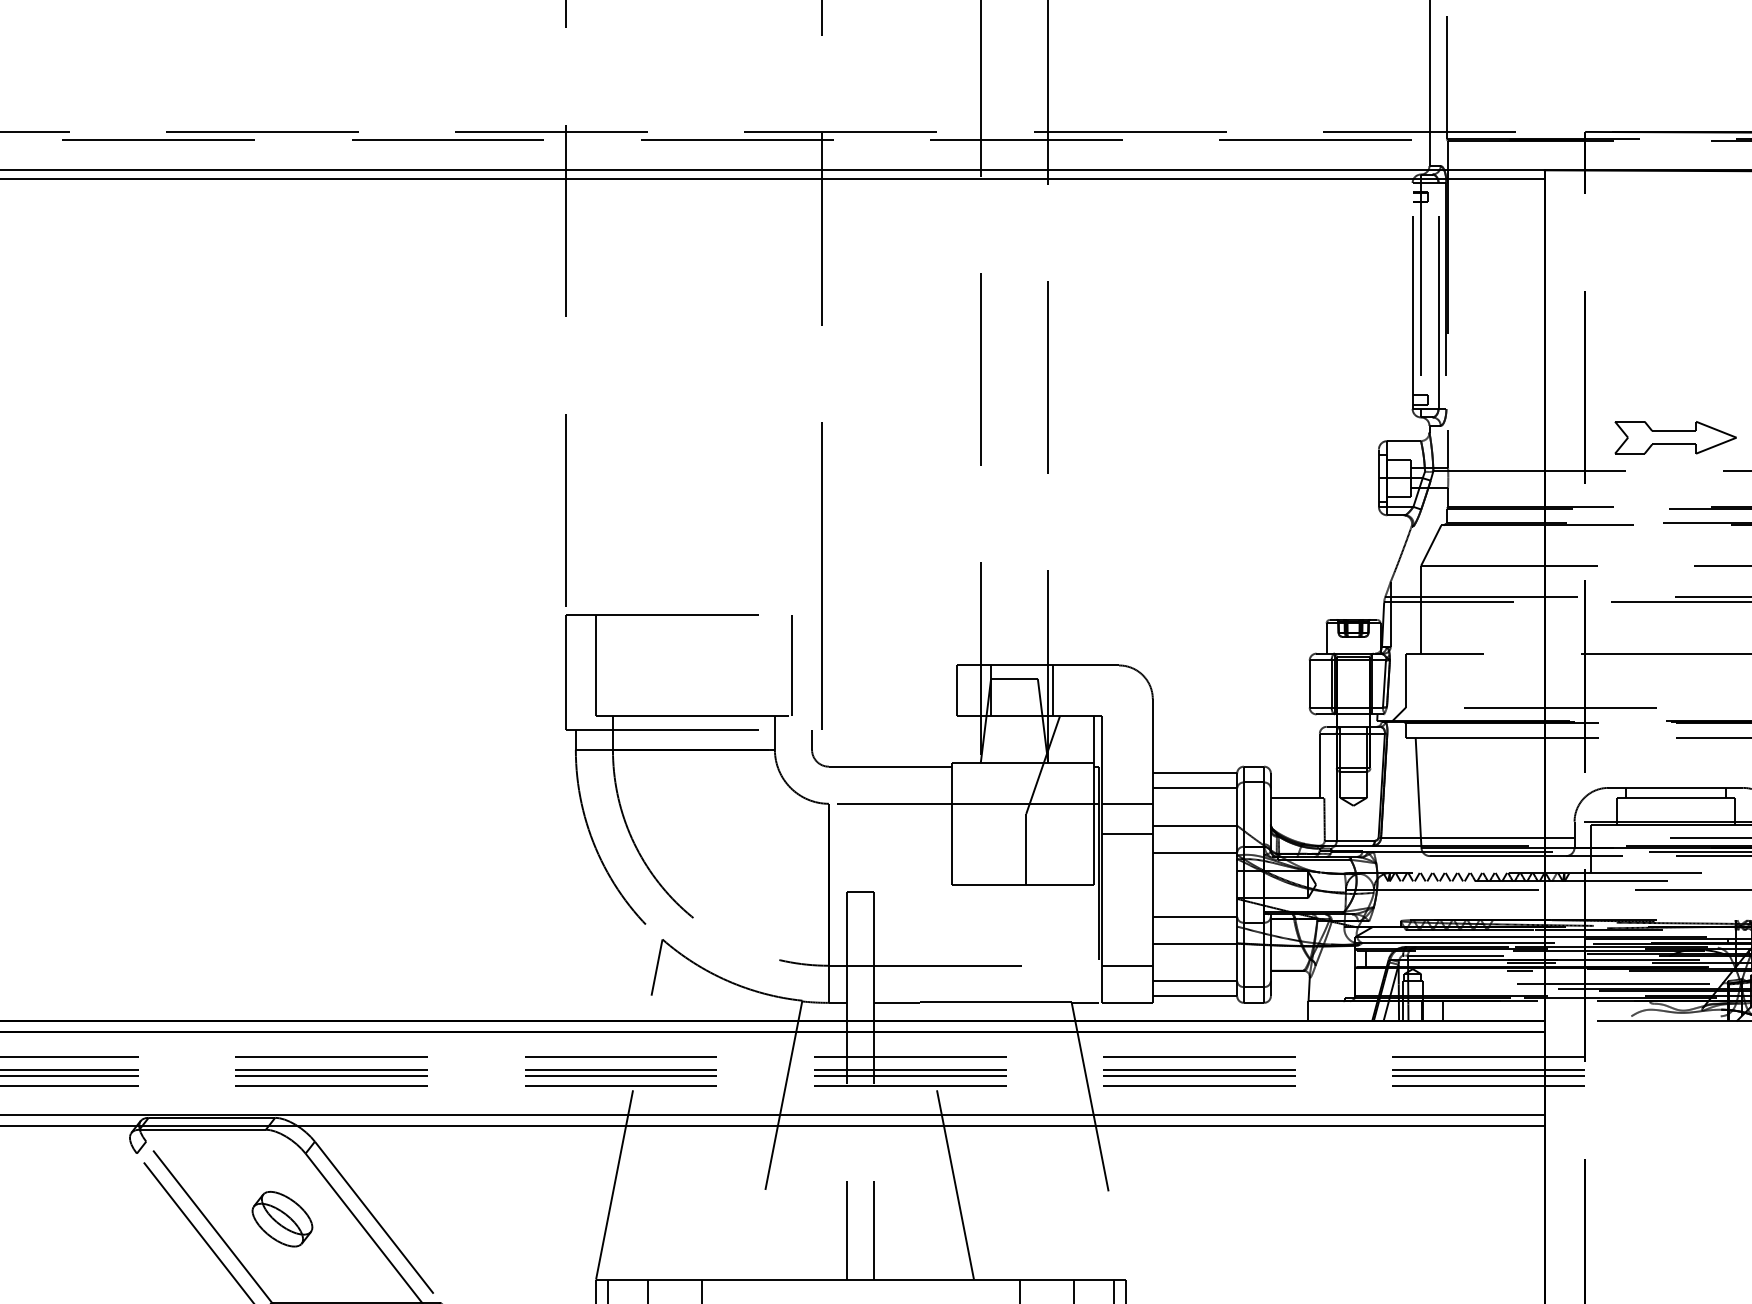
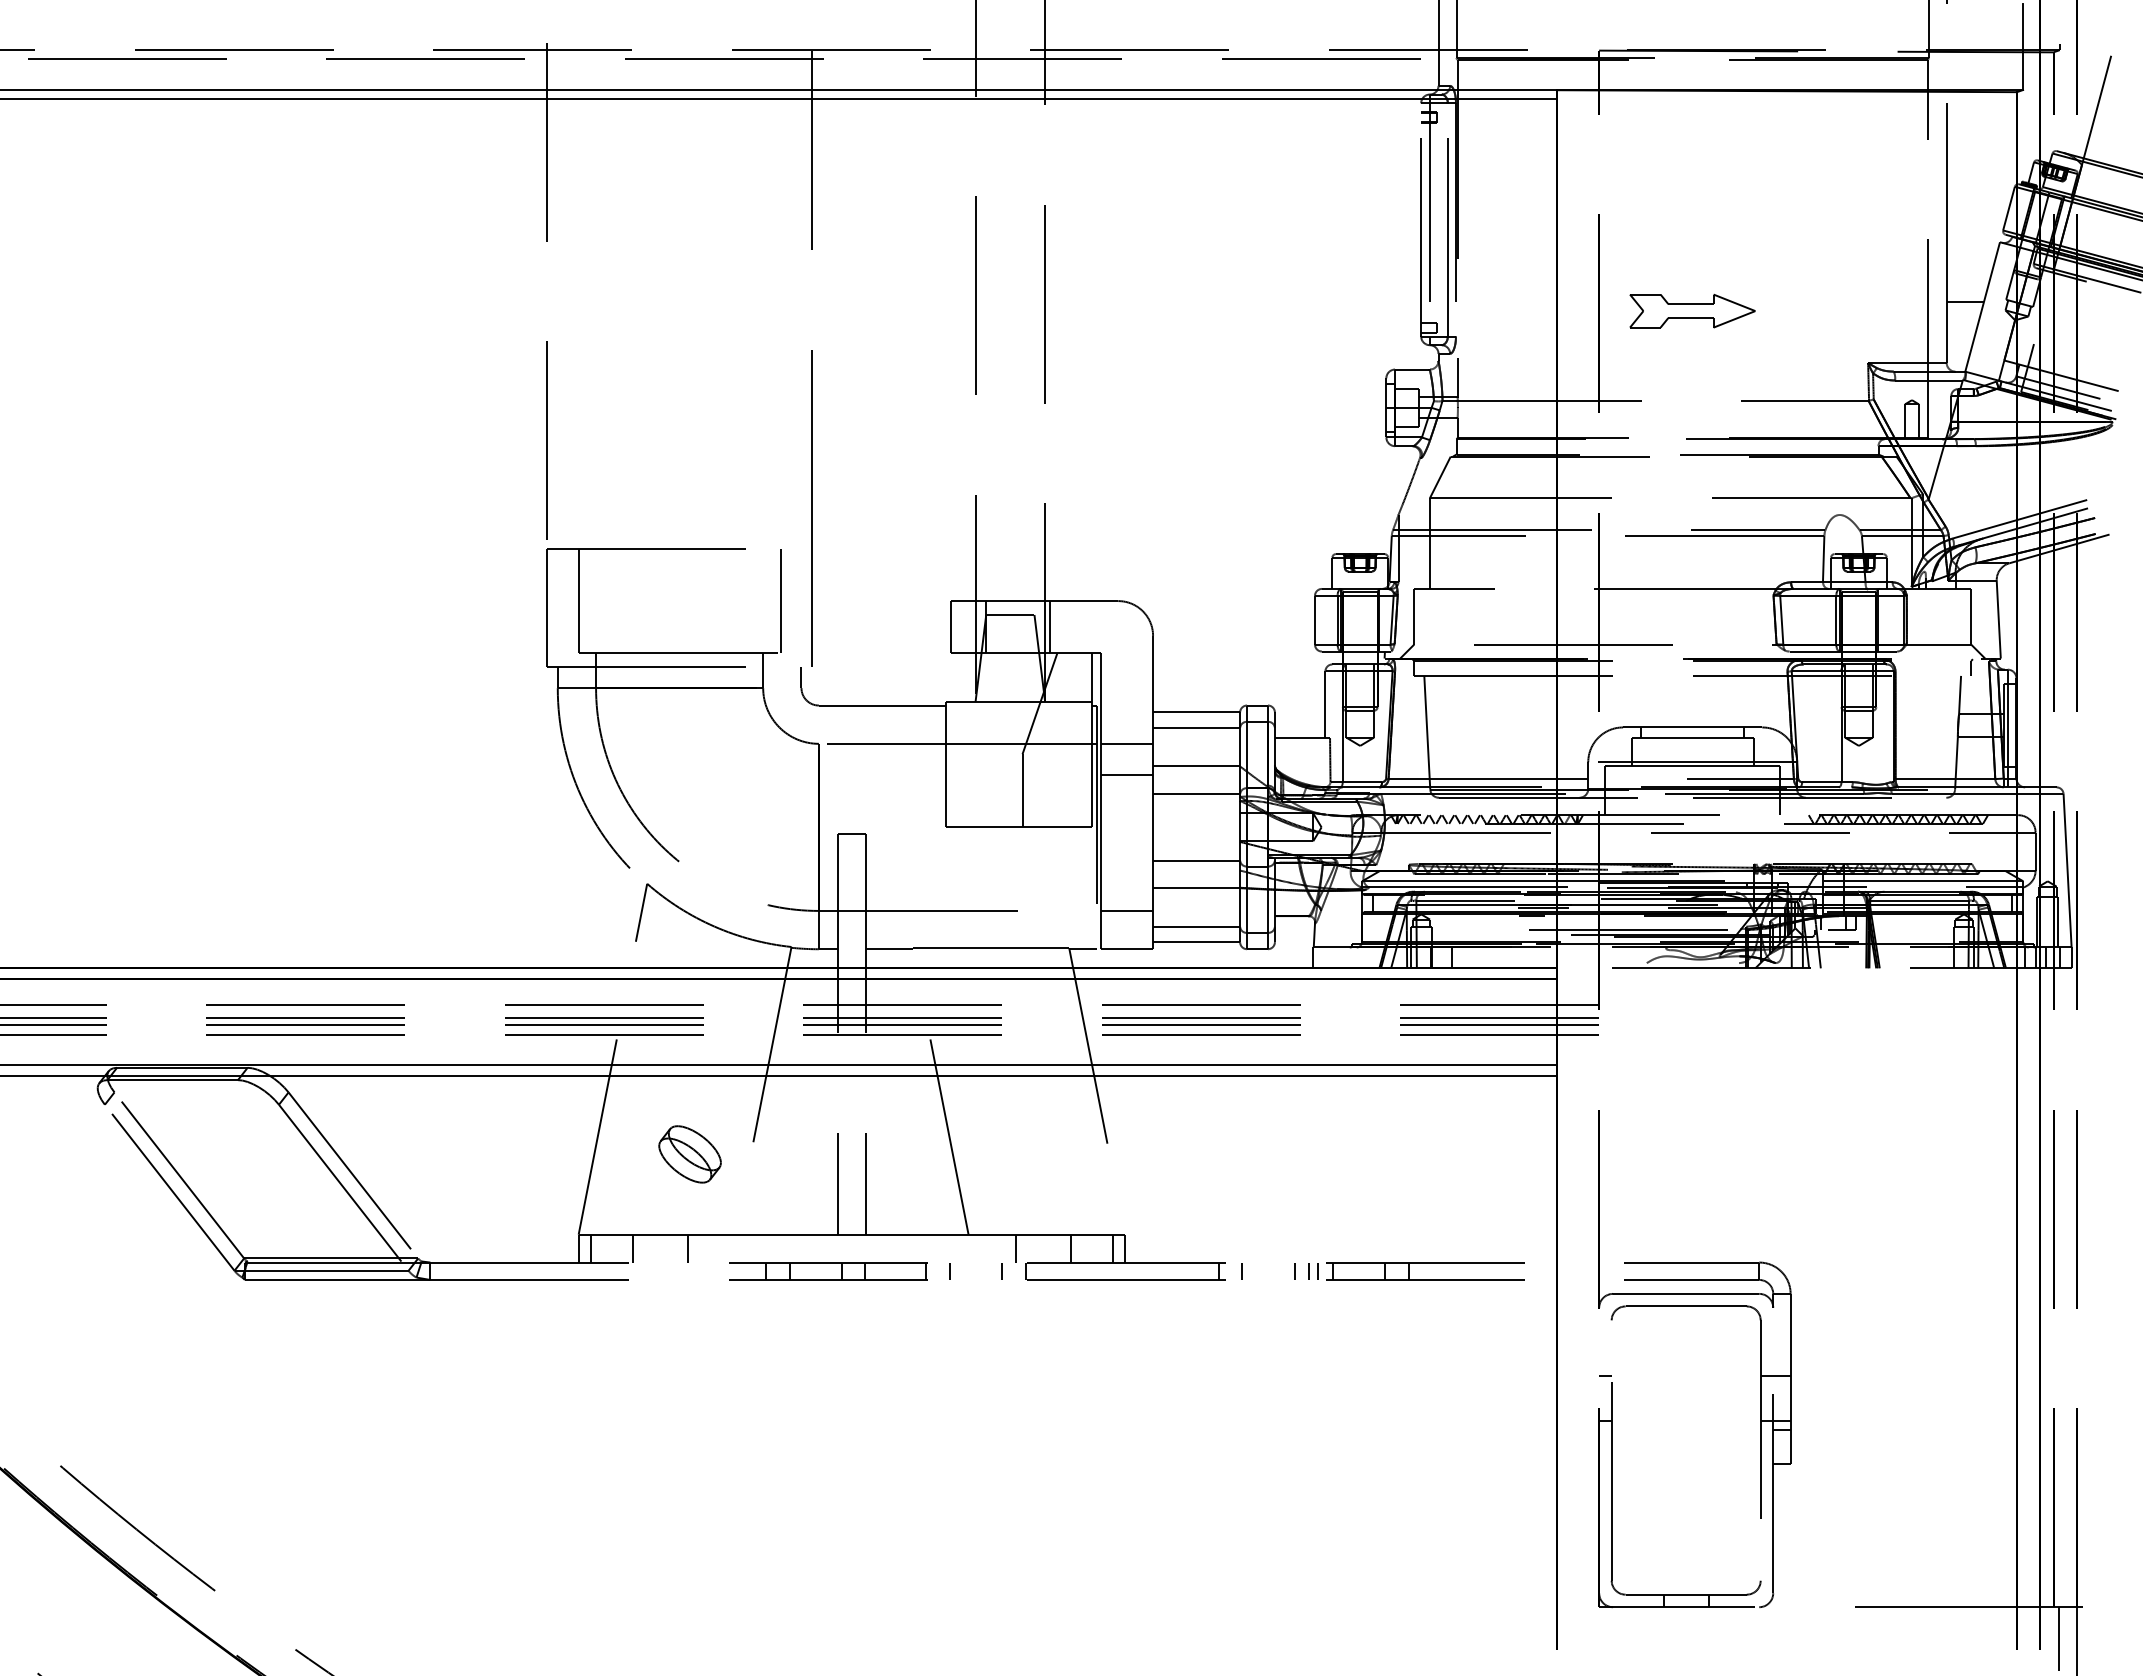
part: (1675, 437) -> (1692, 310), moved
part: (281, 1219) -> (689, 1154), moved

